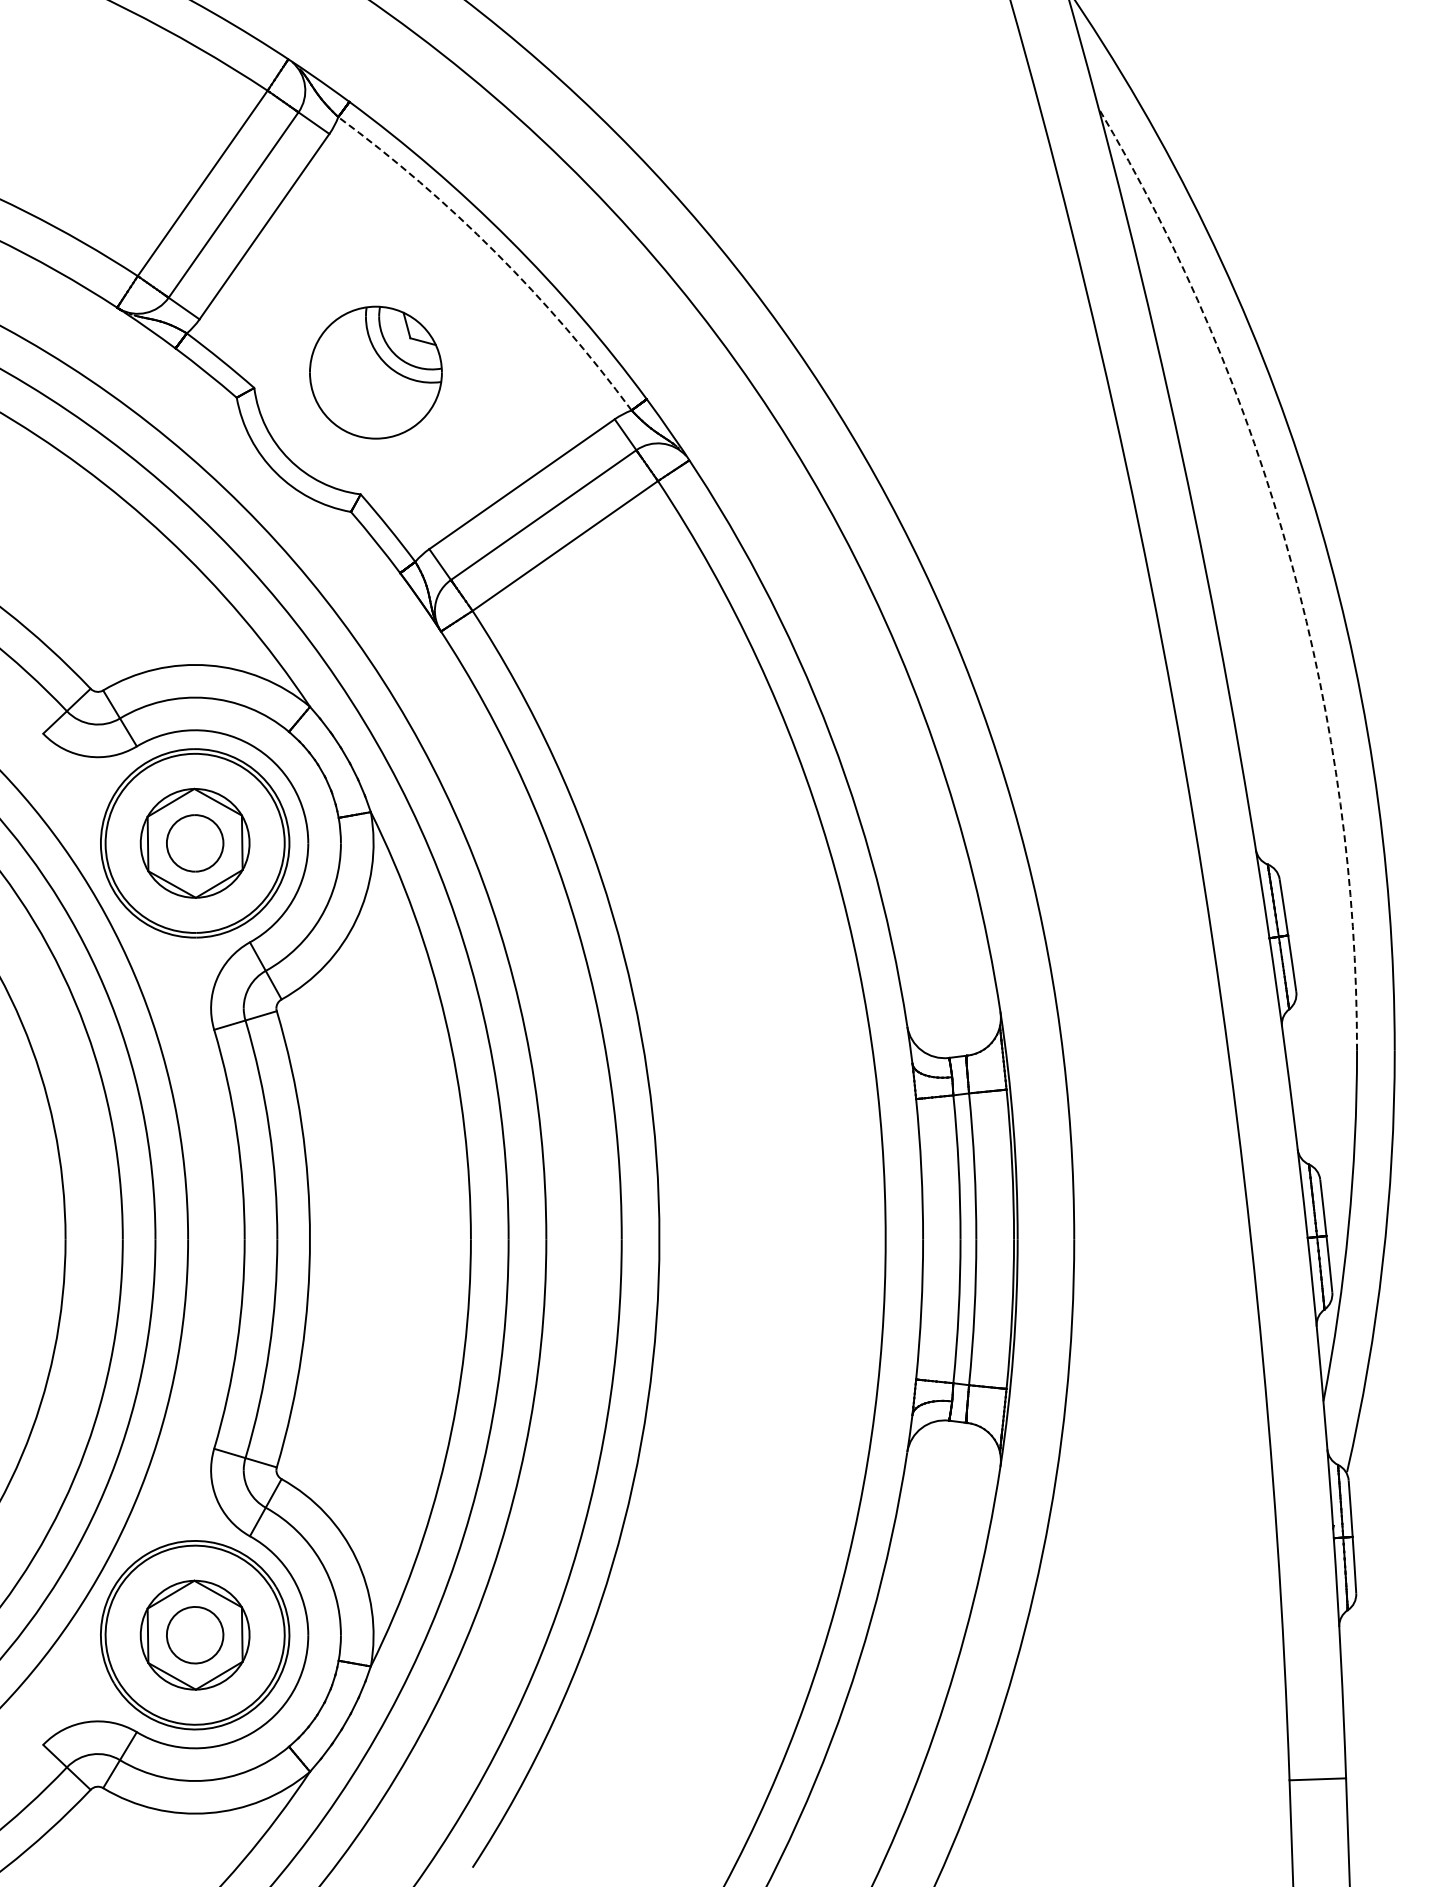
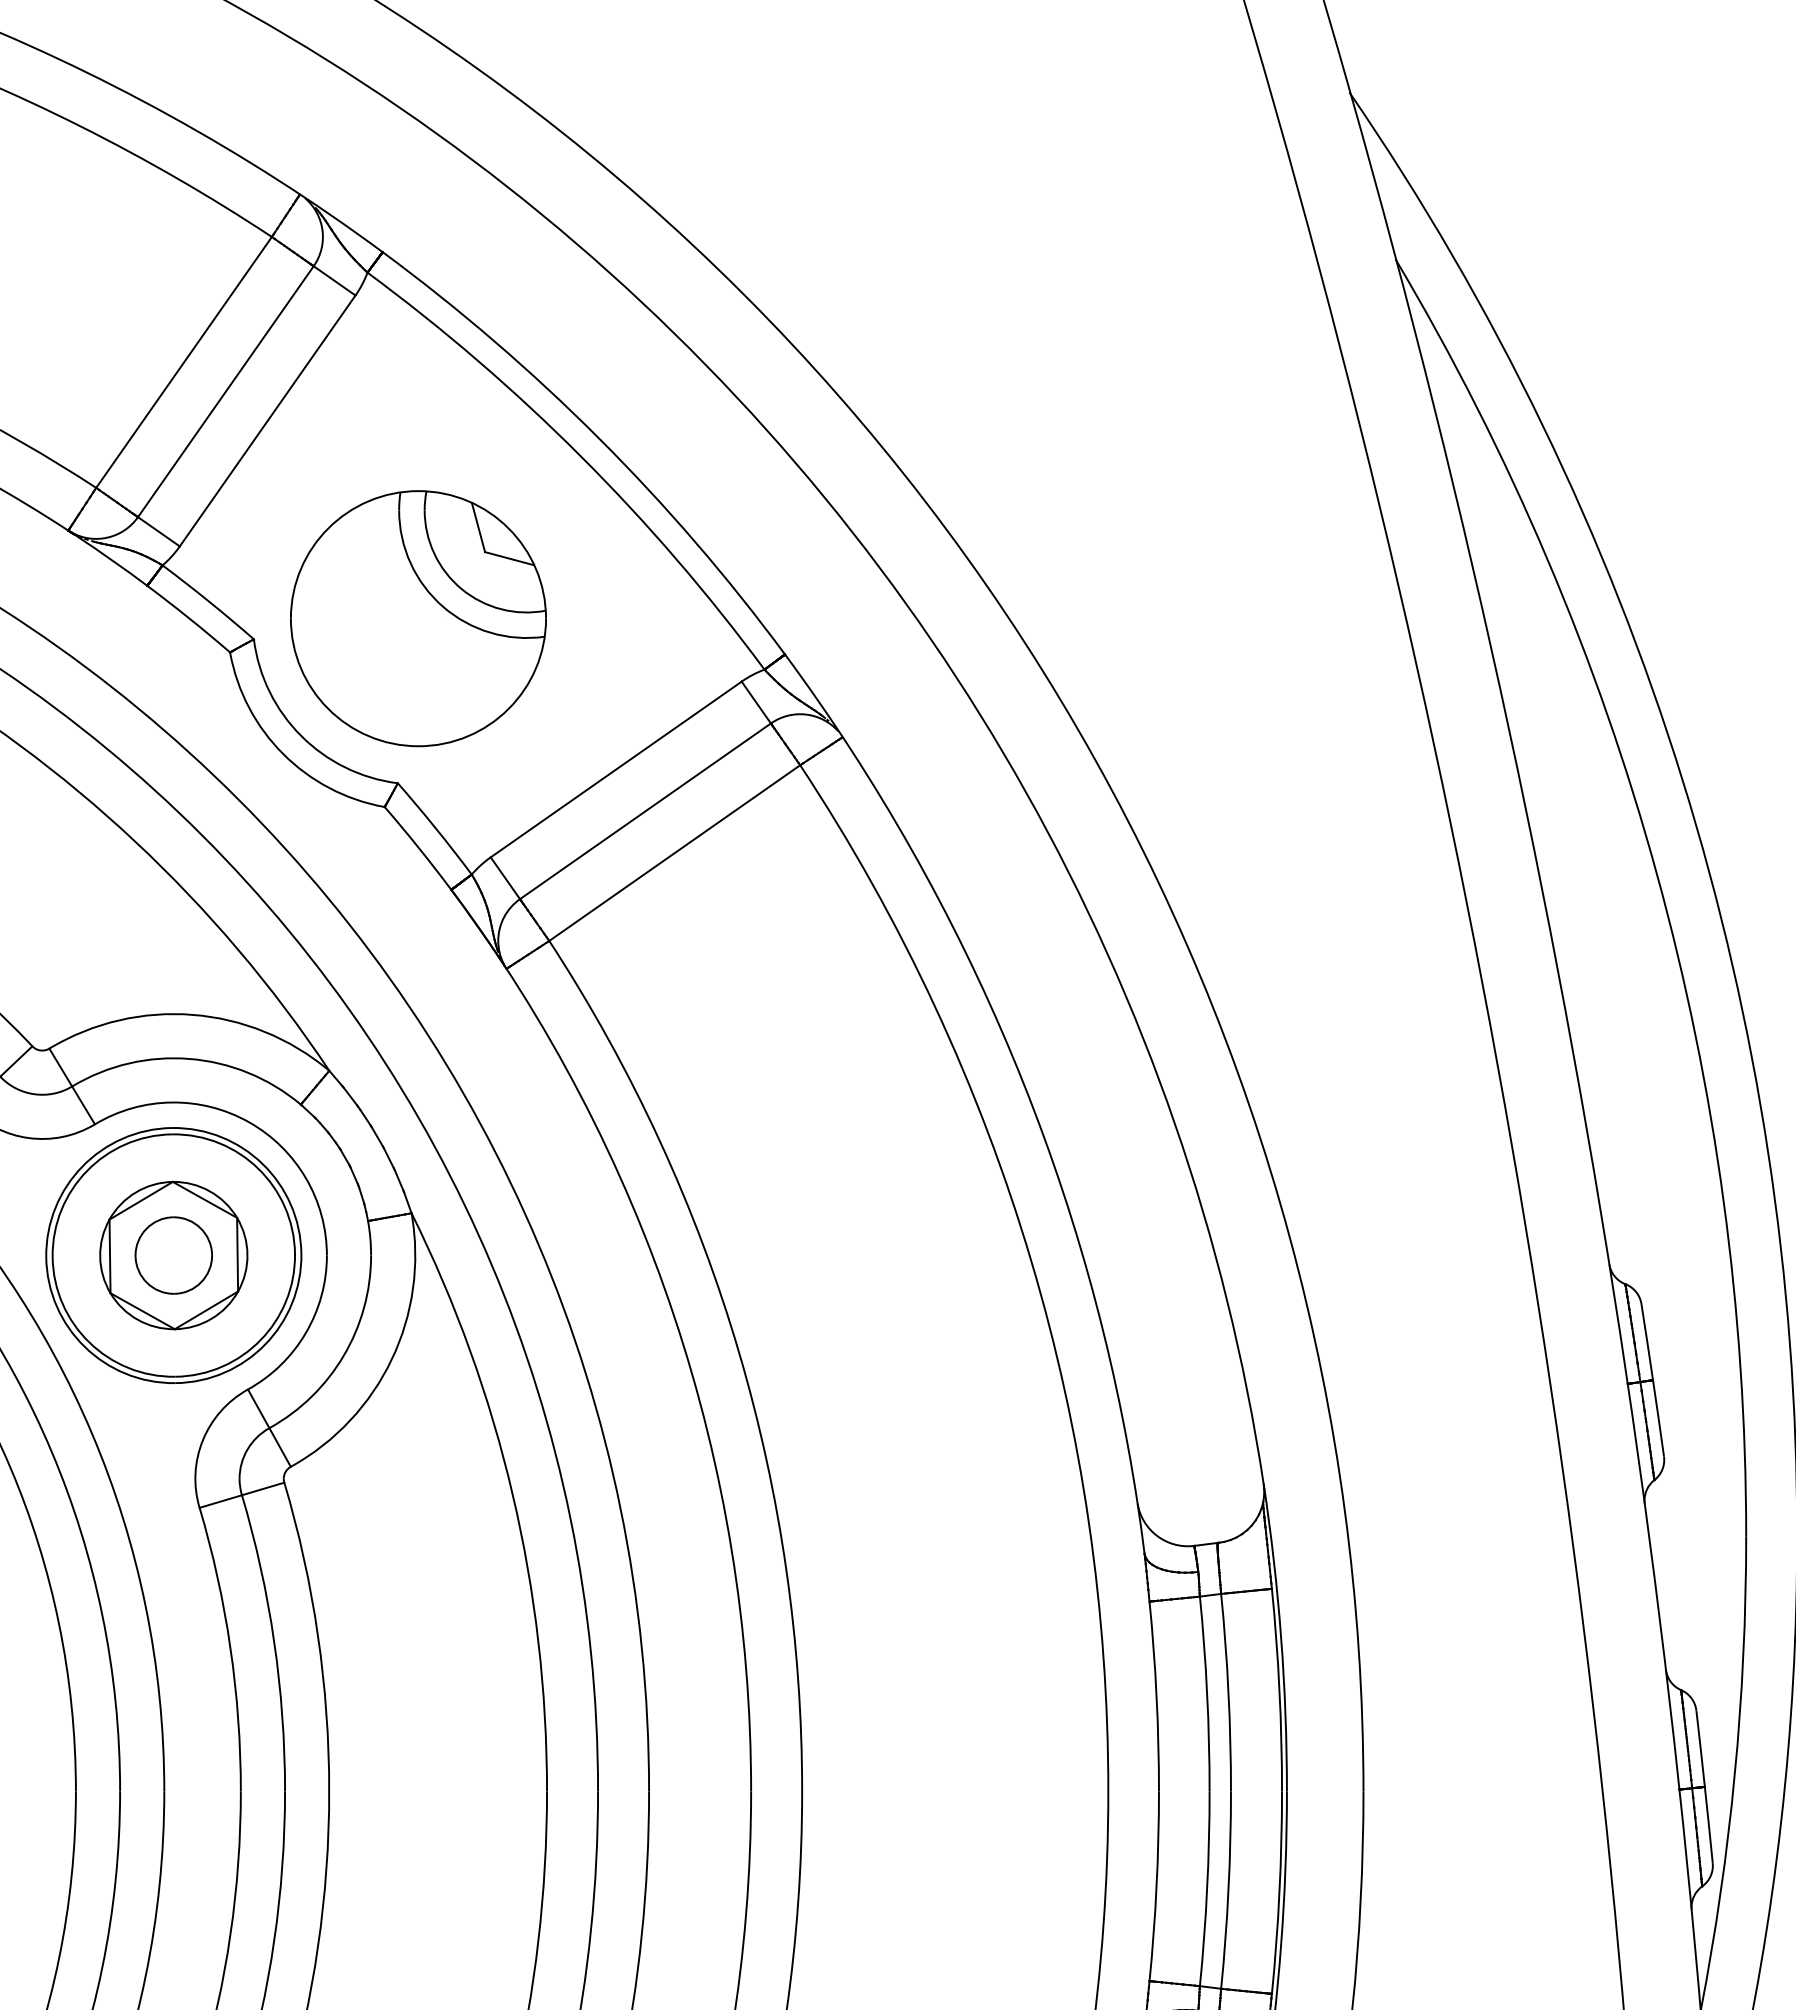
arc: (495, 252) -> (580, 455), dashed -> solid
part: (375, 372) -> (417, 618), size x1.43
arc: (1291, 561) -> (1657, 874), dashed -> solid

